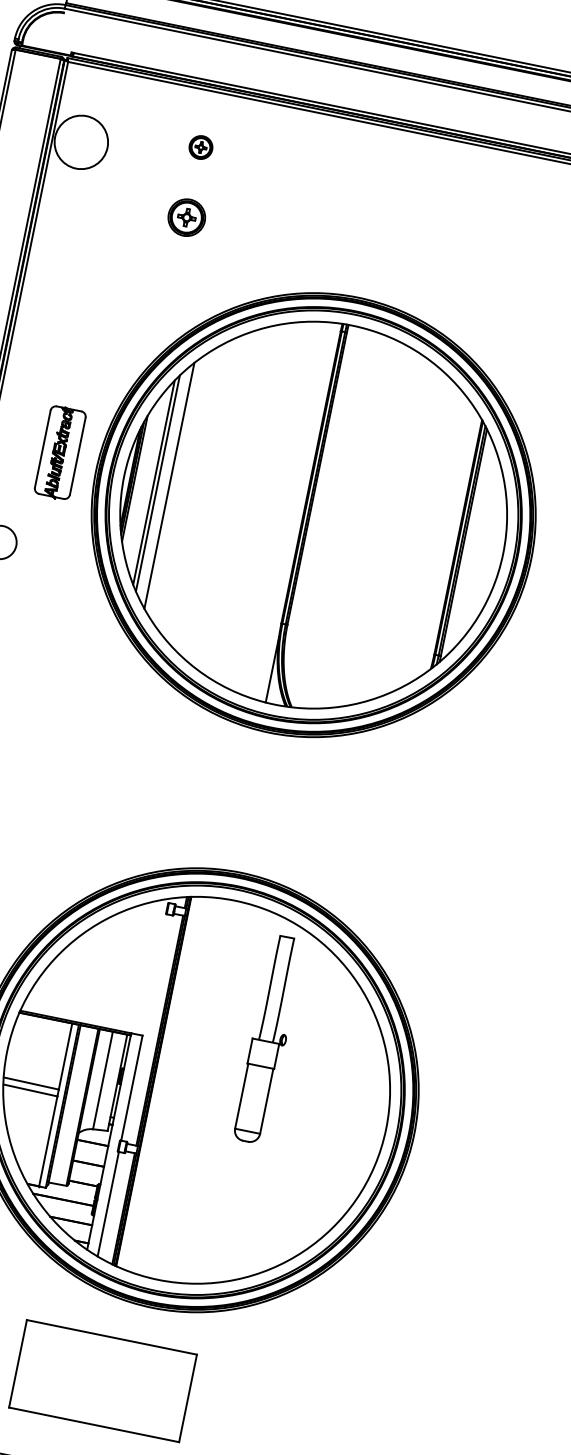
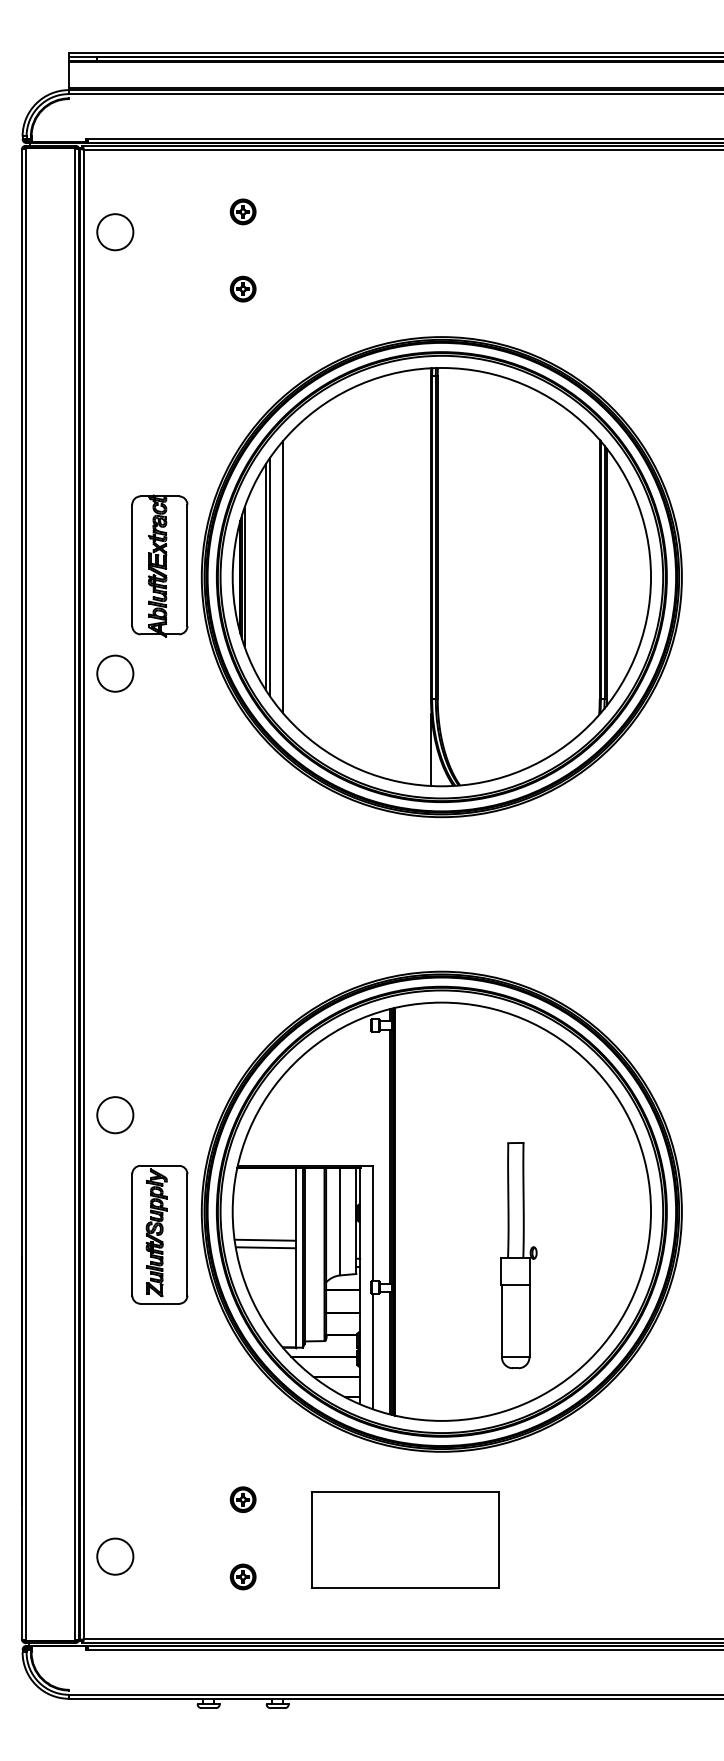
circle: (81, 142) -> (115, 232), size x0.62
part: (186, 216) -> (242, 288), size x0.62
part: (59, 452) -> (159, 565), size x1.43
part: (268, 1039) -> (518, 1255), moved

